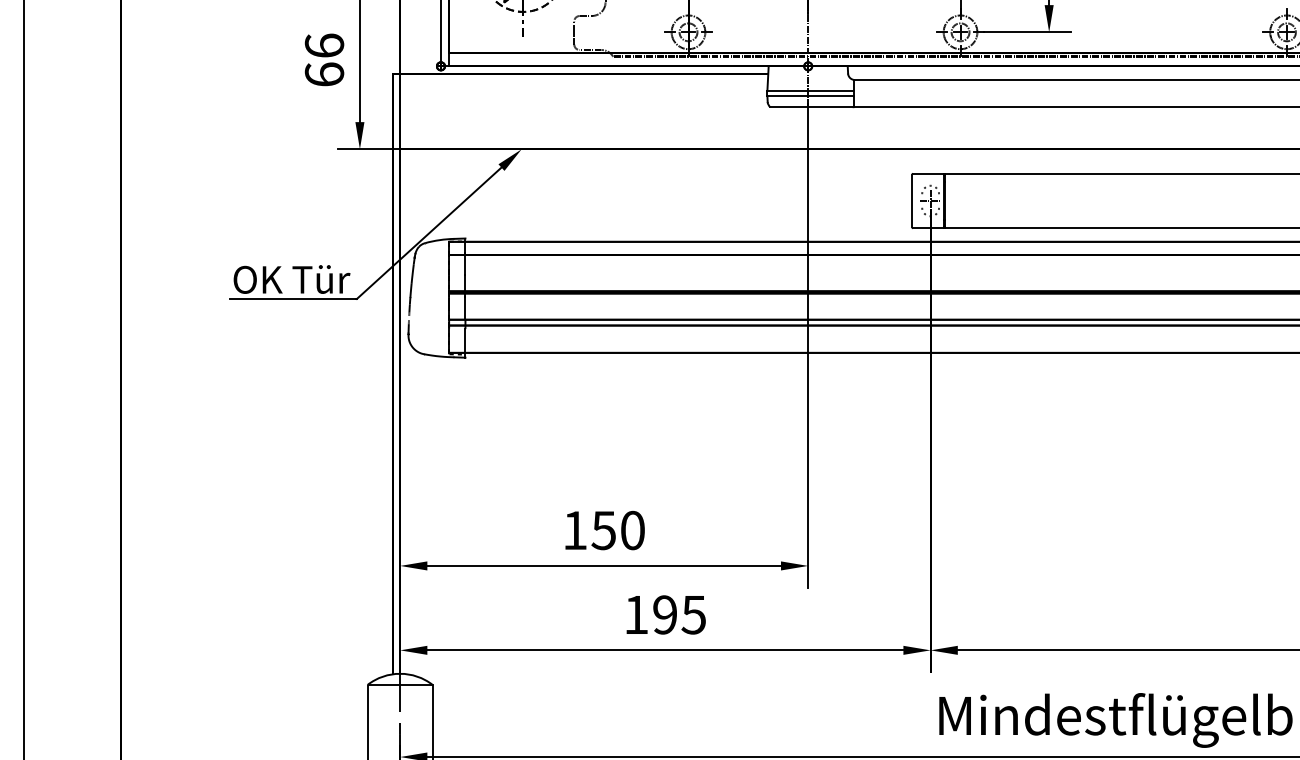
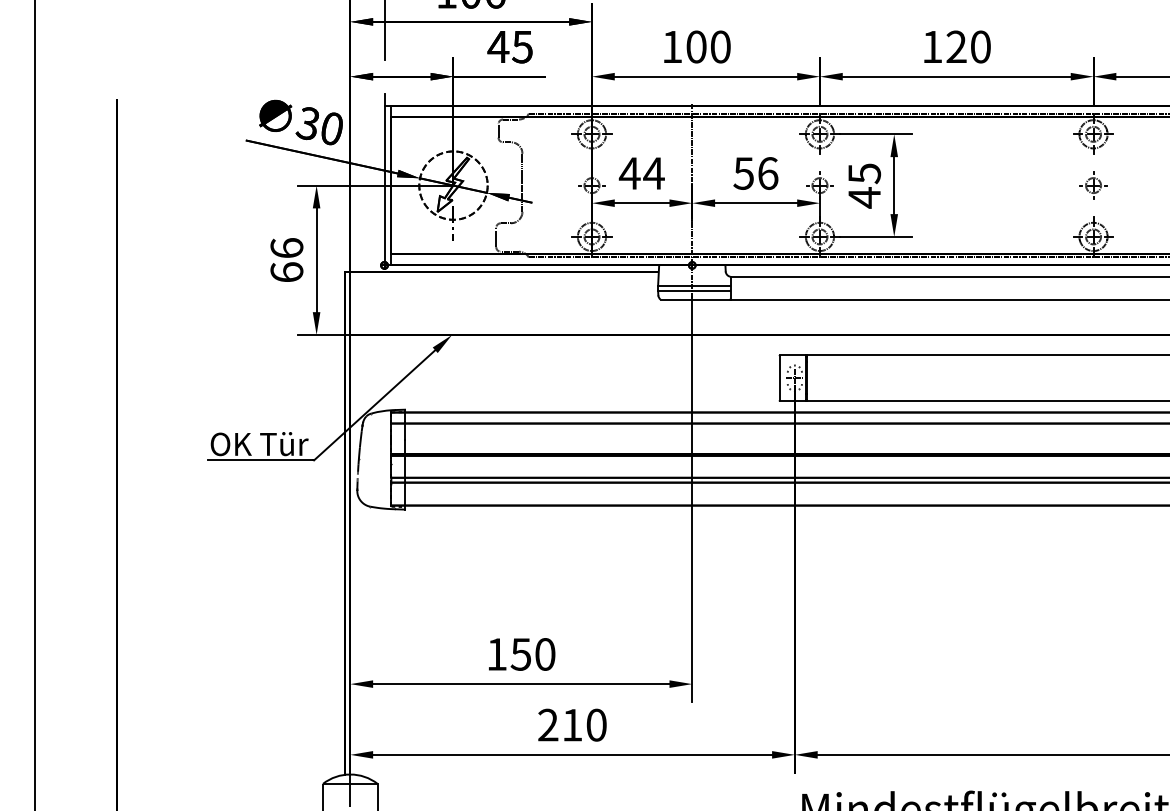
text: (665, 614) -> (572, 724), 195 -> 210

